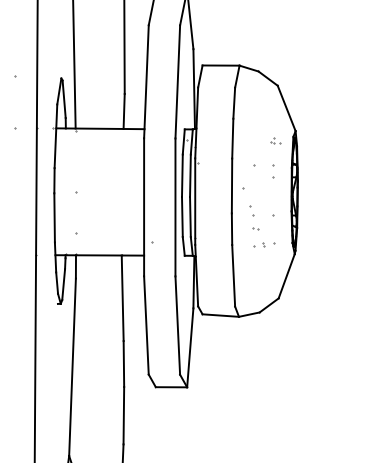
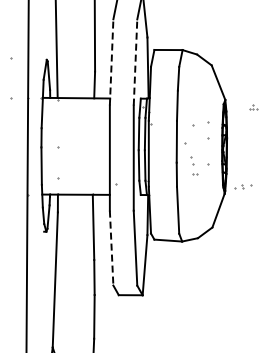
line: (146, 80) -> (111, 61), solid -> dashed
line: (177, 81) -> (135, 62), solid -> dashed
part: (274, 140) -> (253, 107), moved
part: (273, 171) -> (208, 130), size x1.6
part: (264, 244) -> (243, 186), moved
line: (146, 325) -> (111, 248), solid -> dashed

